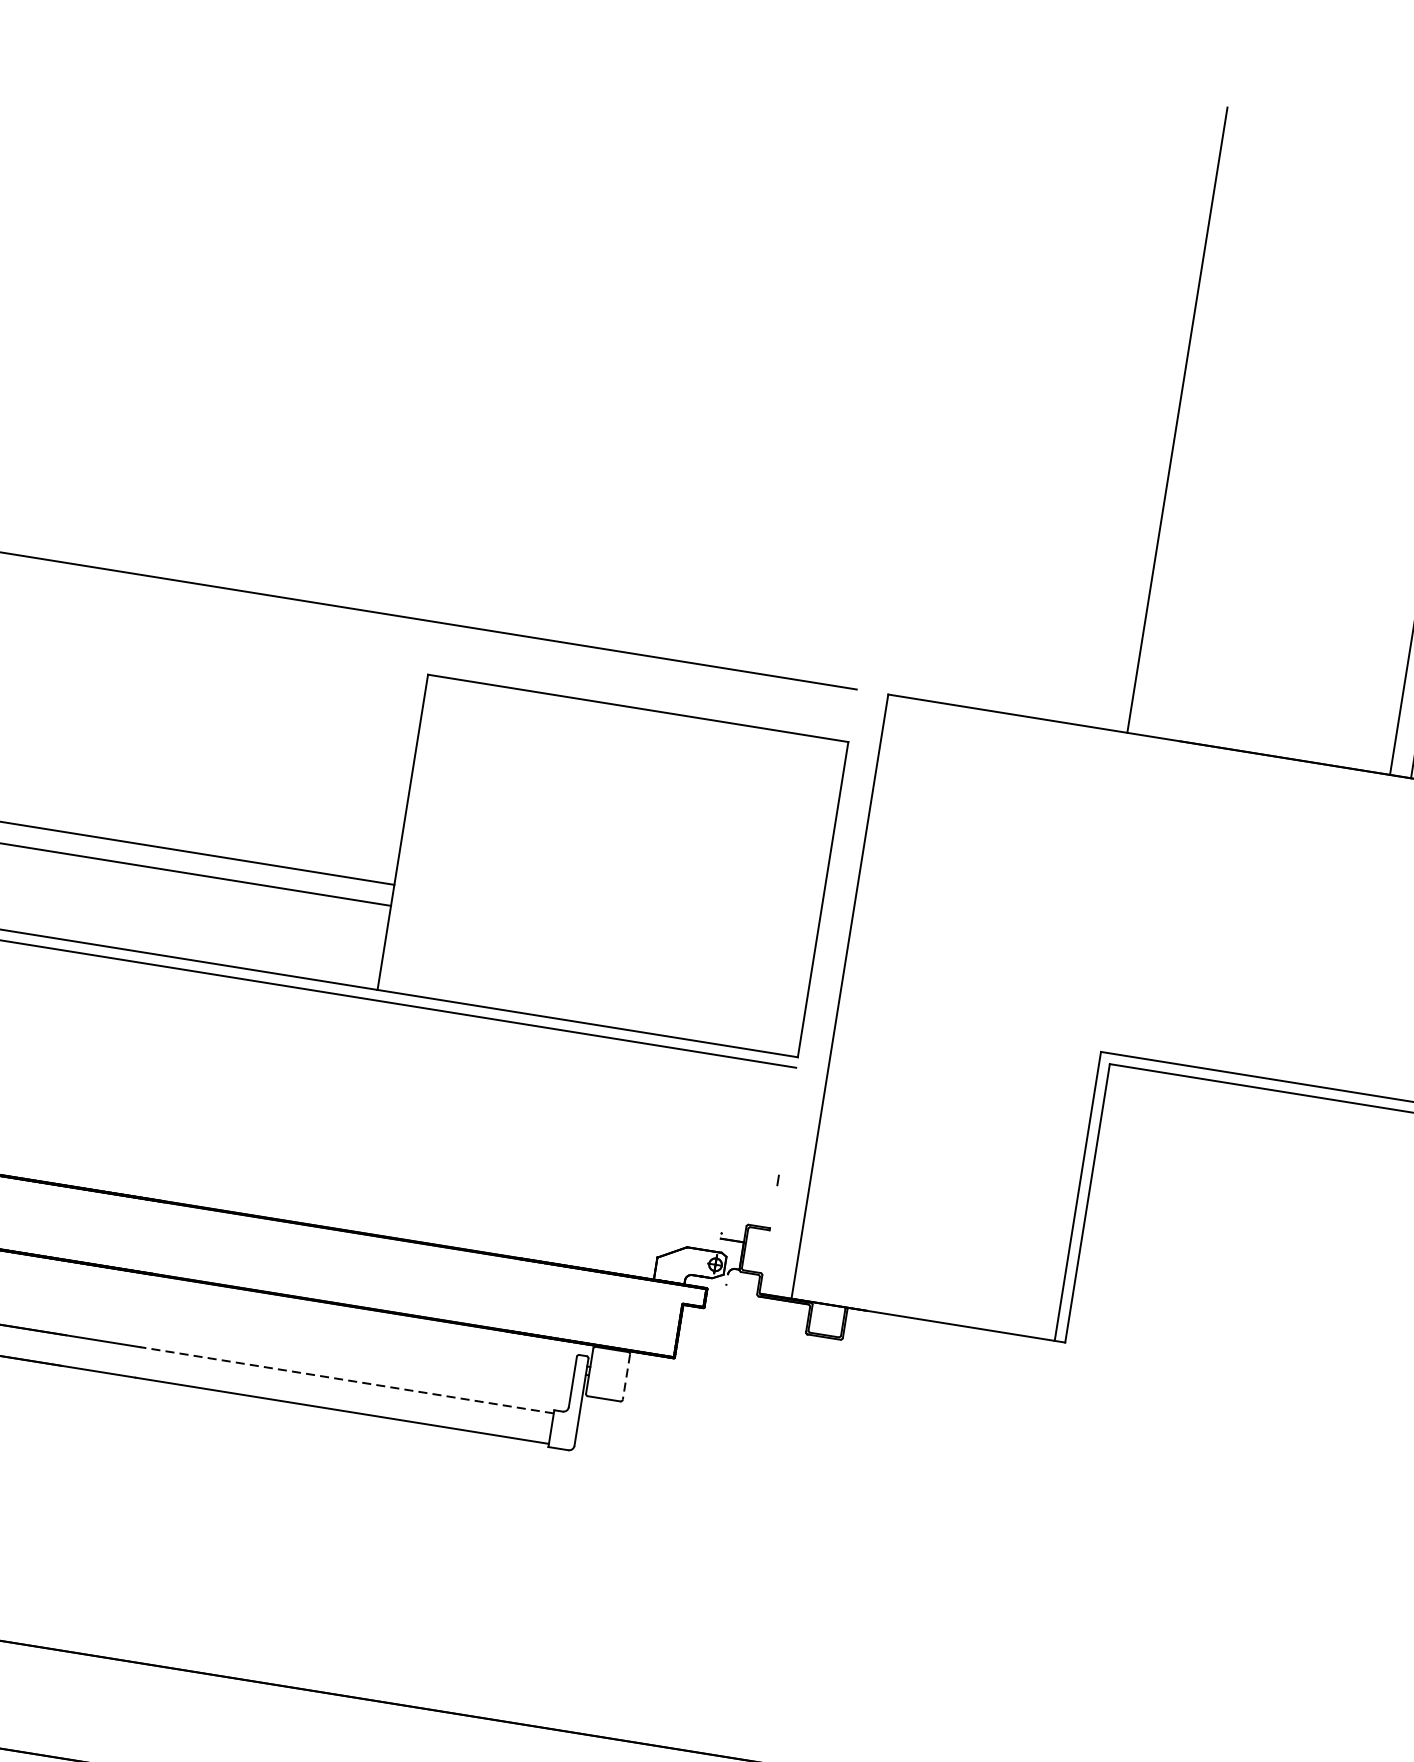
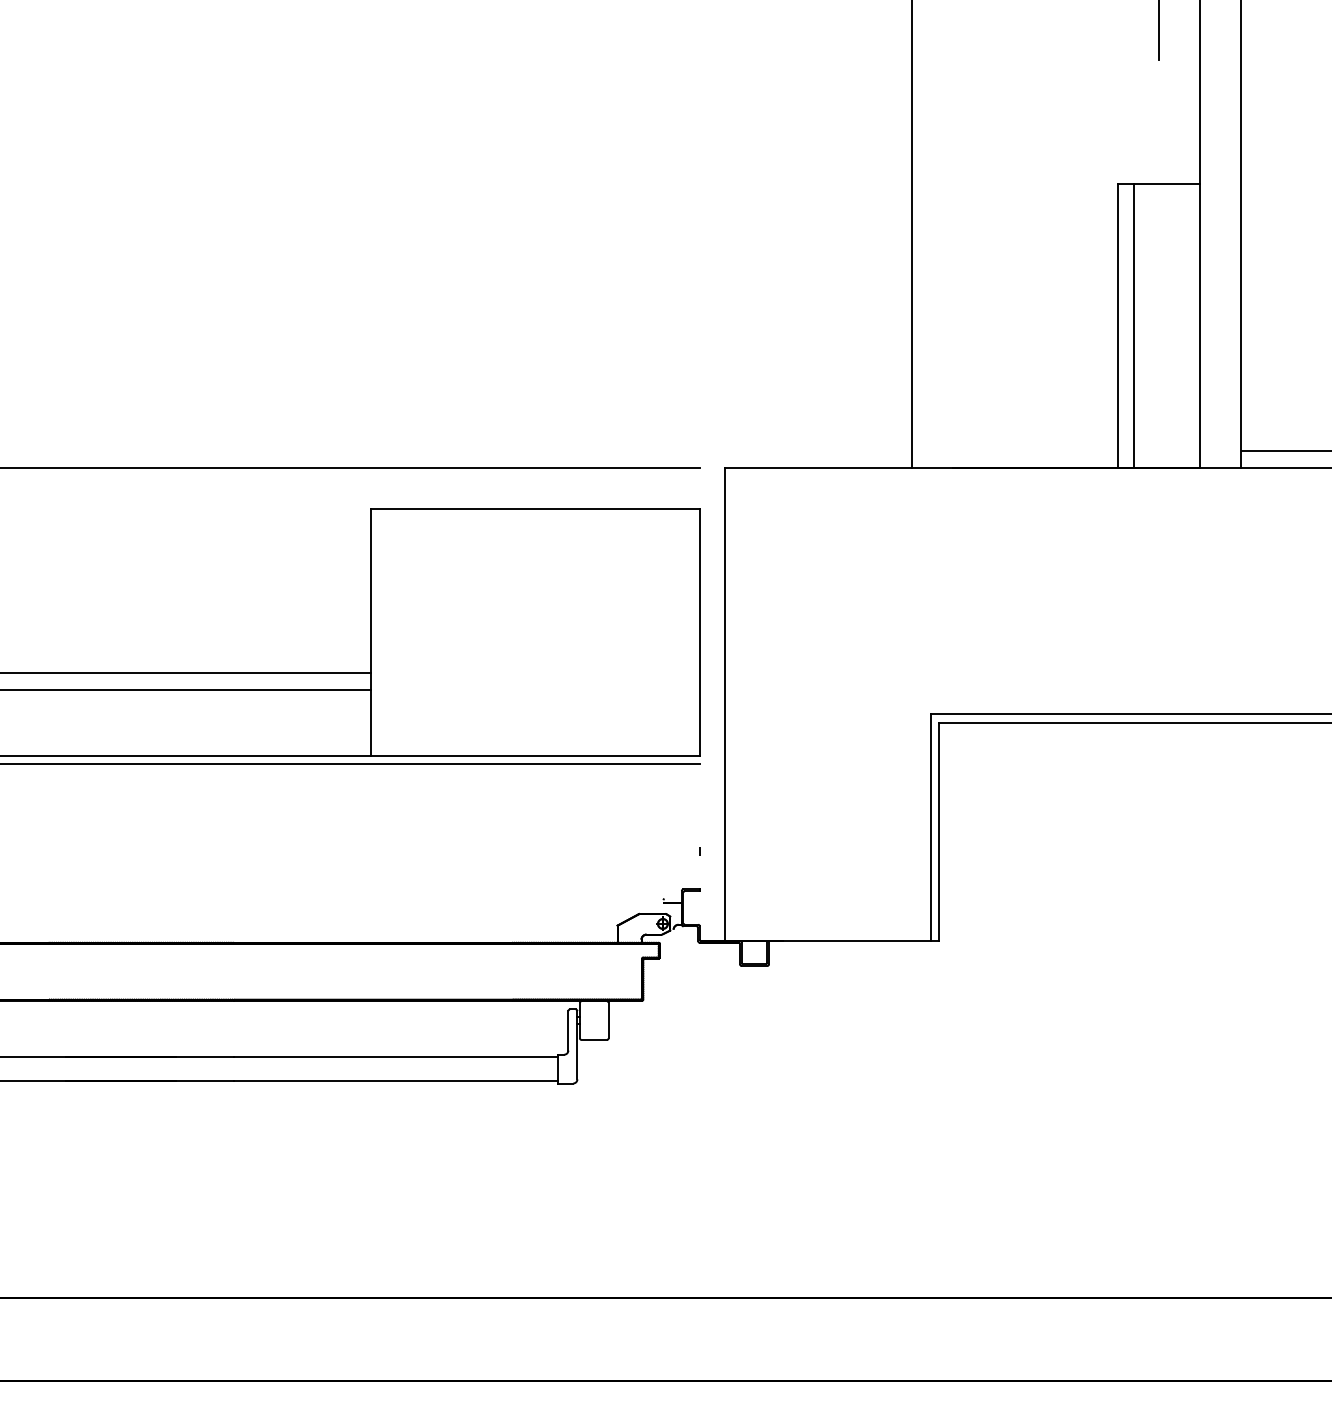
line: (626, 1376) -> (608, 1020), dashed -> solid
line: (346, 1380) -> (395, 1057), dashed -> solid

